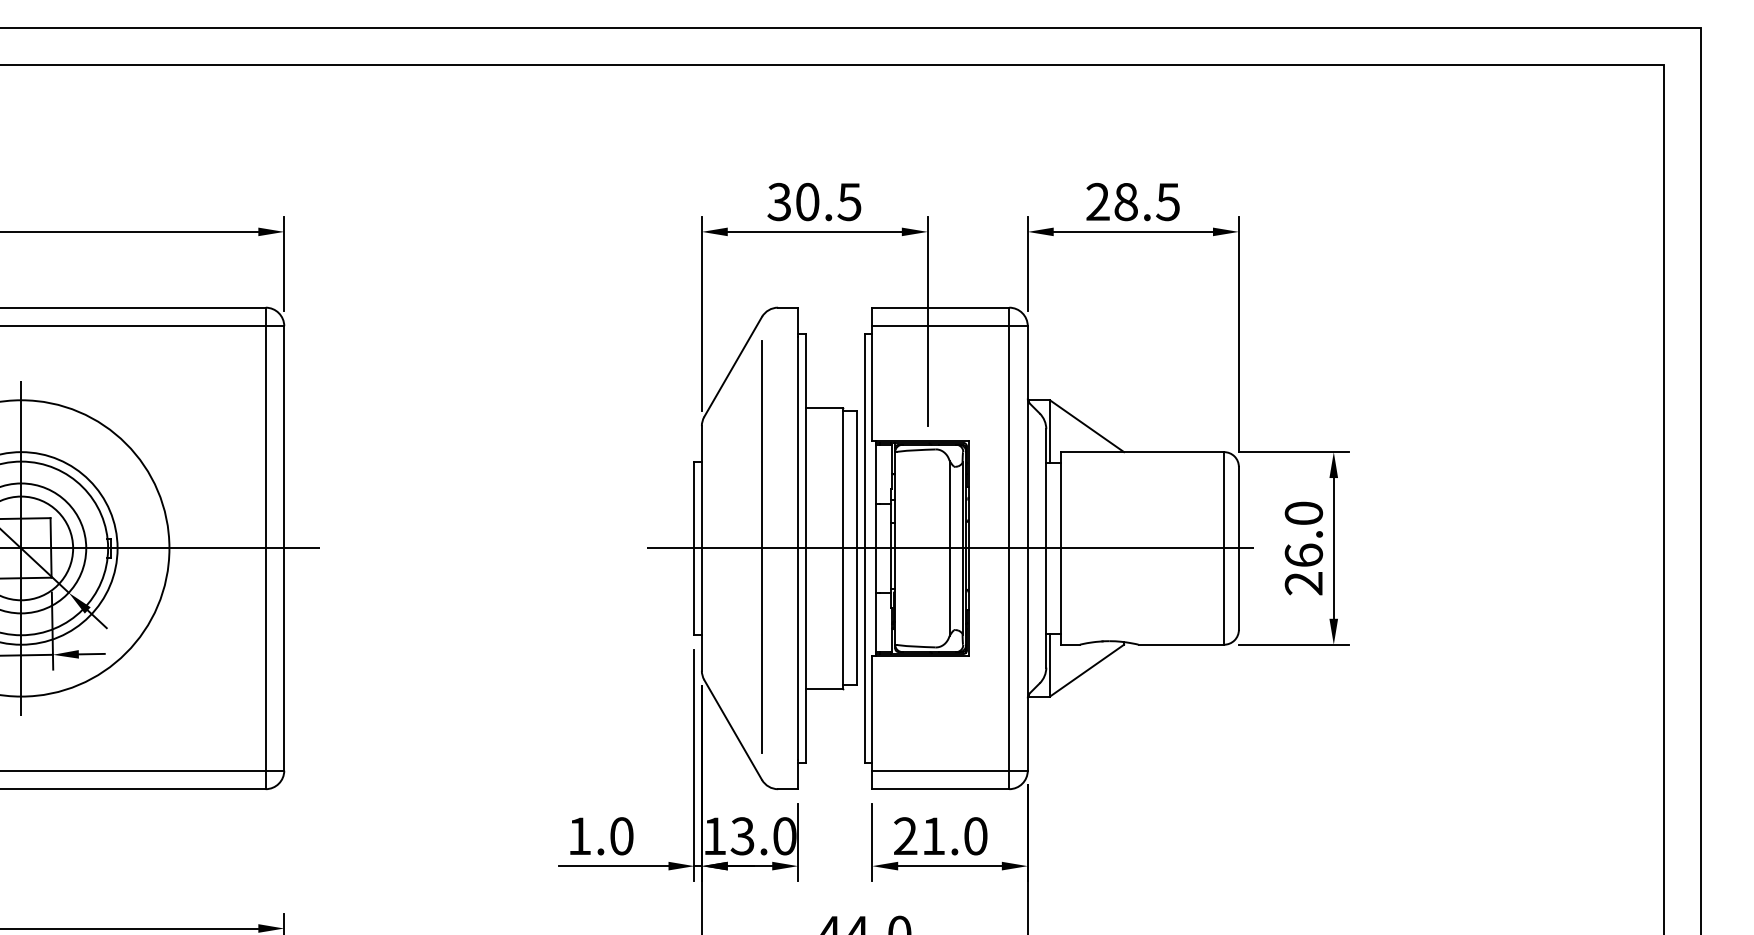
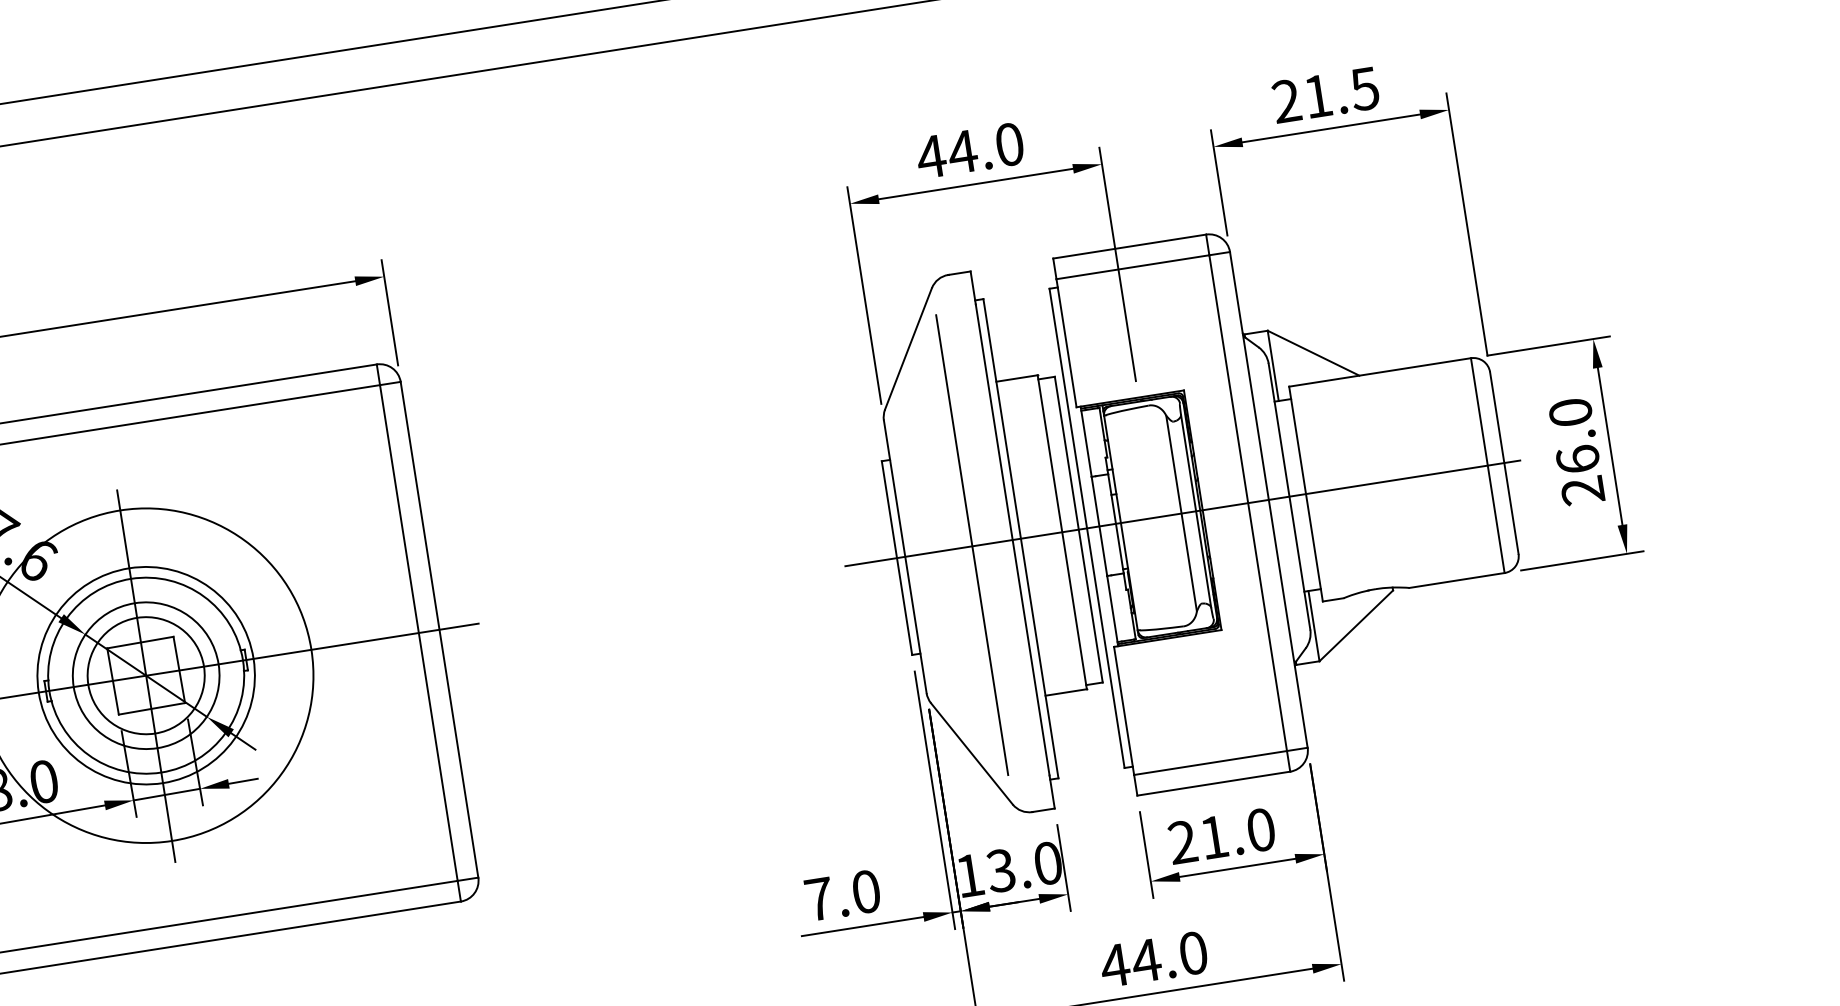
text: (813, 201) -> (969, 150), 30.5 -> 44.0
text: (1125, 202) -> (1317, 96), 28.5 -> 21.5
text: (579, 835) -> (818, 898), 1.0 -> 7.0

